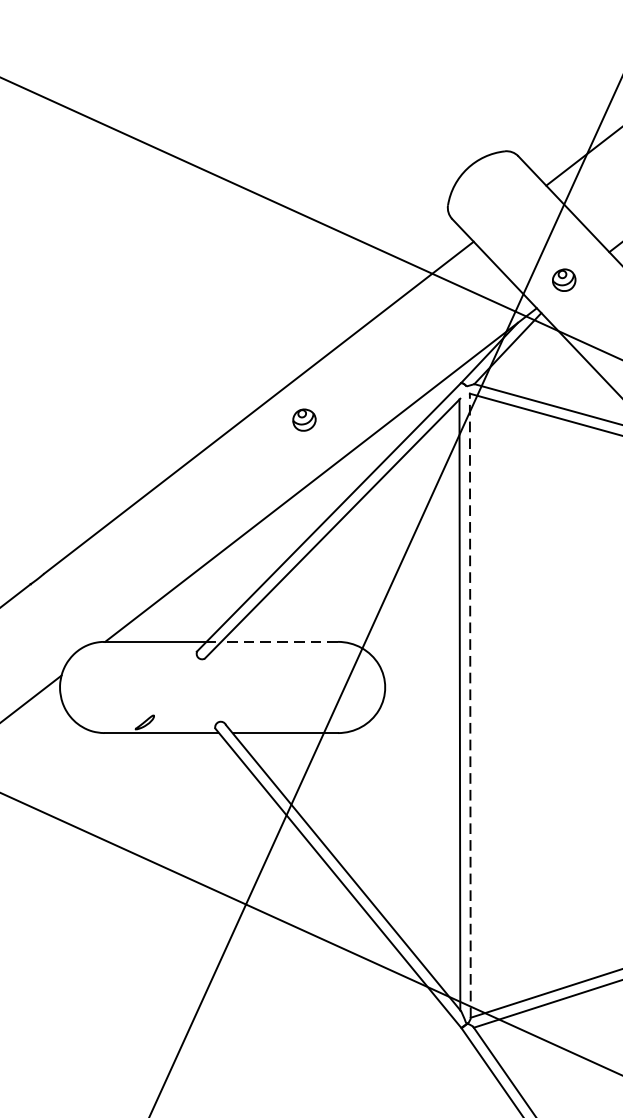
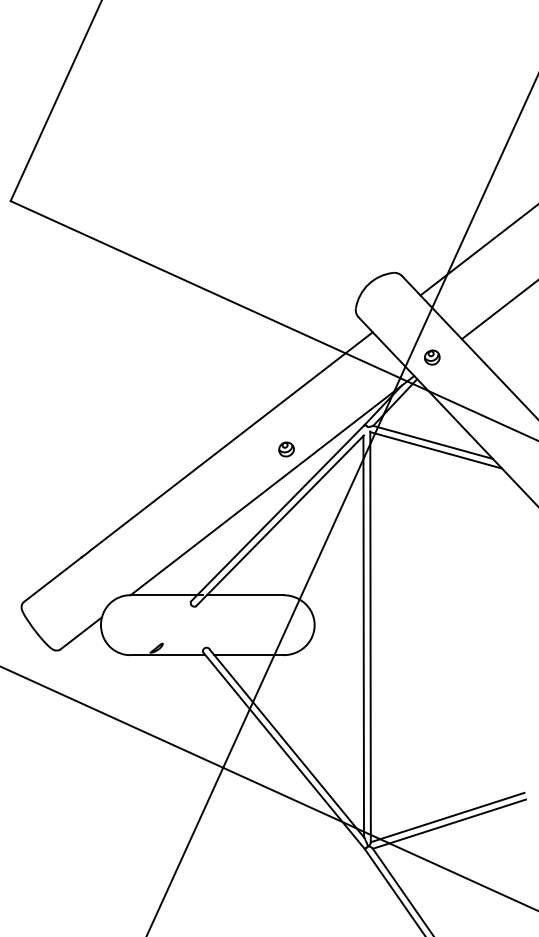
part: (304, 420) -> (286, 449), moved
line: (278, 642) -> (244, 595), dashed -> solid
line: (470, 704) -> (370, 636), dashed -> solid

